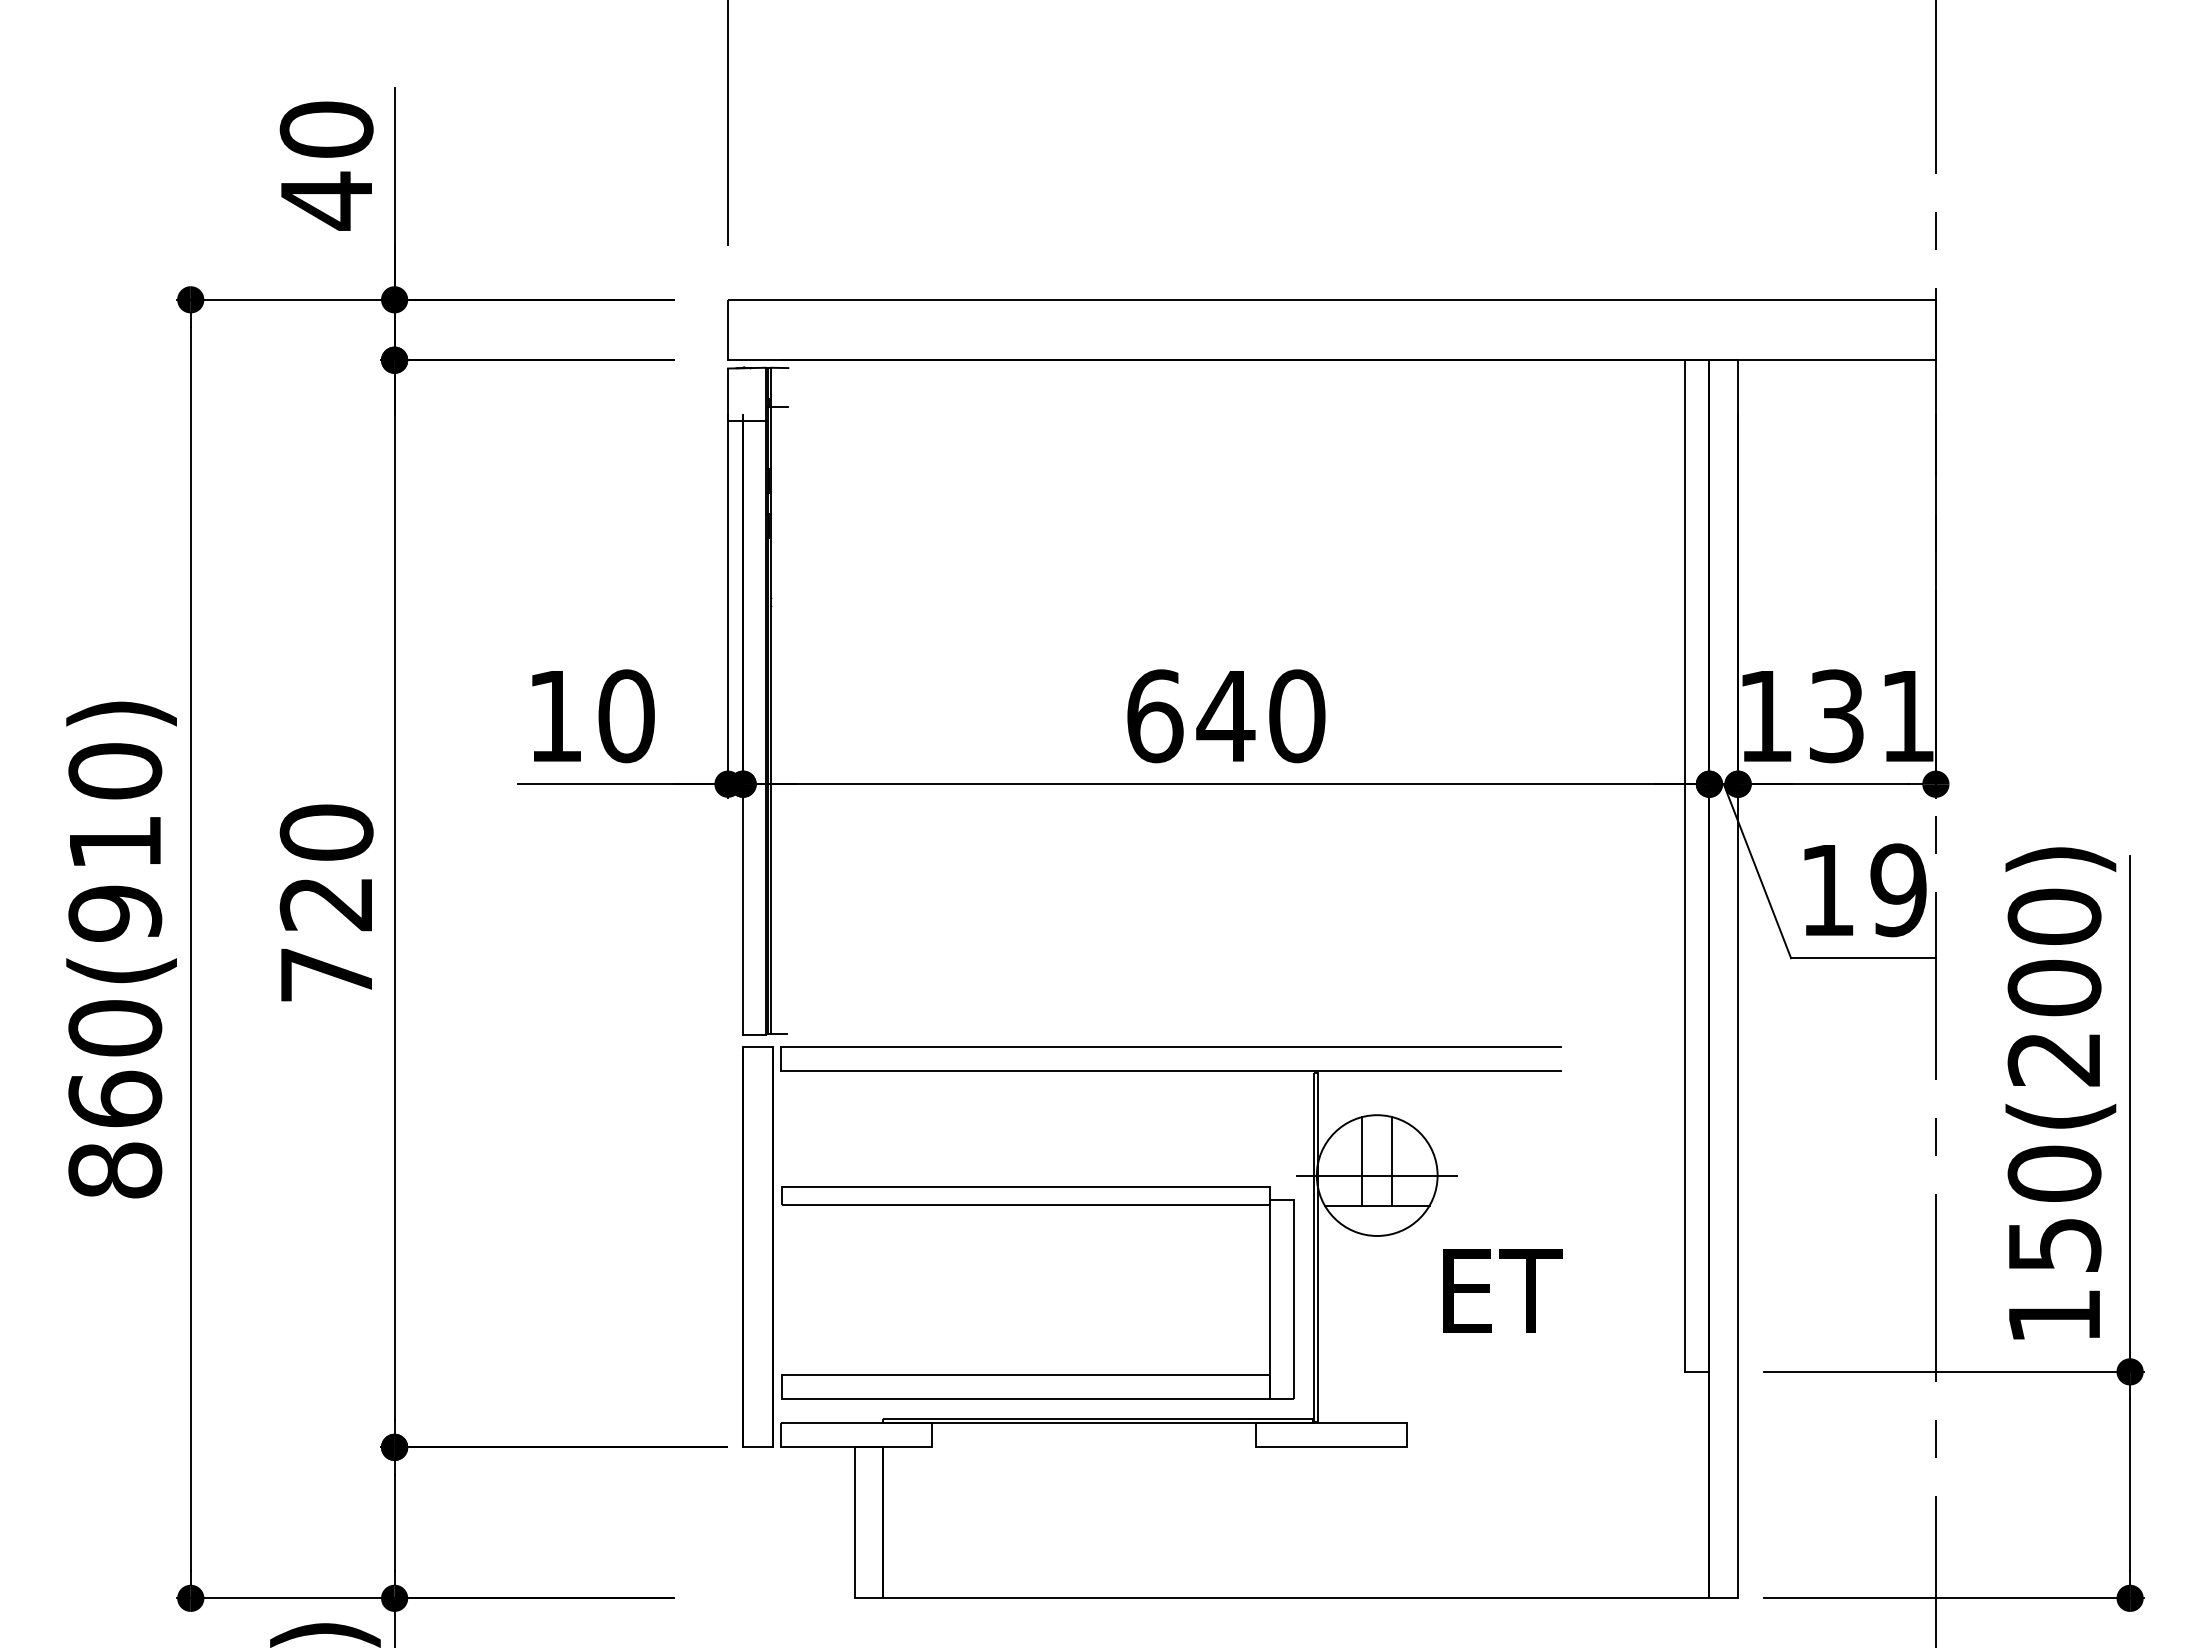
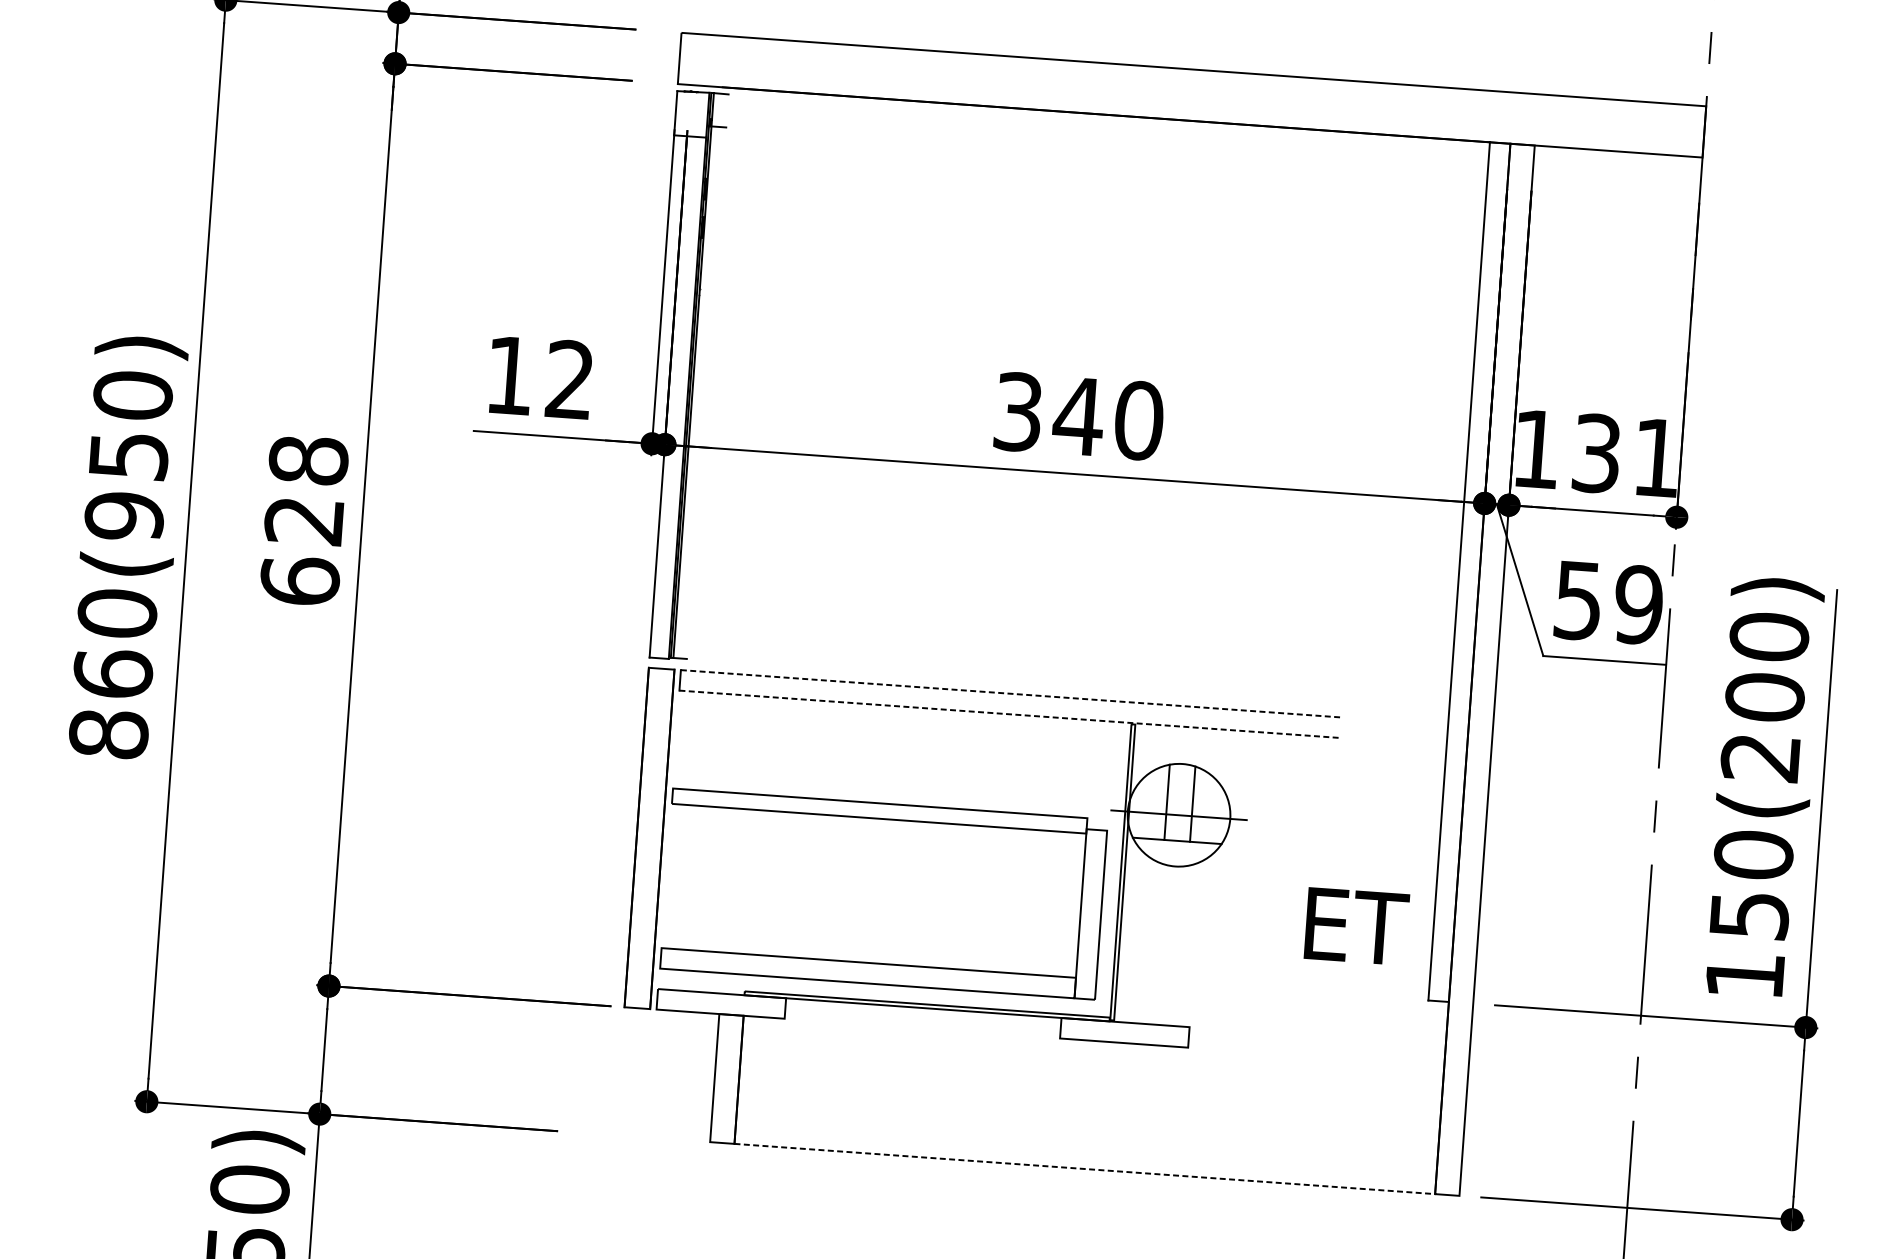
text: (626, 716) -> (570, 380), 10 -> 12
text: (1155, 716) -> (1018, 412), 640 -> 340
text: (116, 842) -> (129, 456), 860(910) -> 860(950)
text: (1826, 891) -> (1577, 601), 19 -> 59
text: (326, 903) -> (304, 520), 720 -> 628
line: (1171, 1047) -> (1012, 694), solid -> dashed
line: (1171, 1071) -> (1010, 714), solid -> dashed
text: (1502, 1290) -> (1356, 925), moved
line: (1296, 1598) -> (1084, 1169), solid -> dashed

